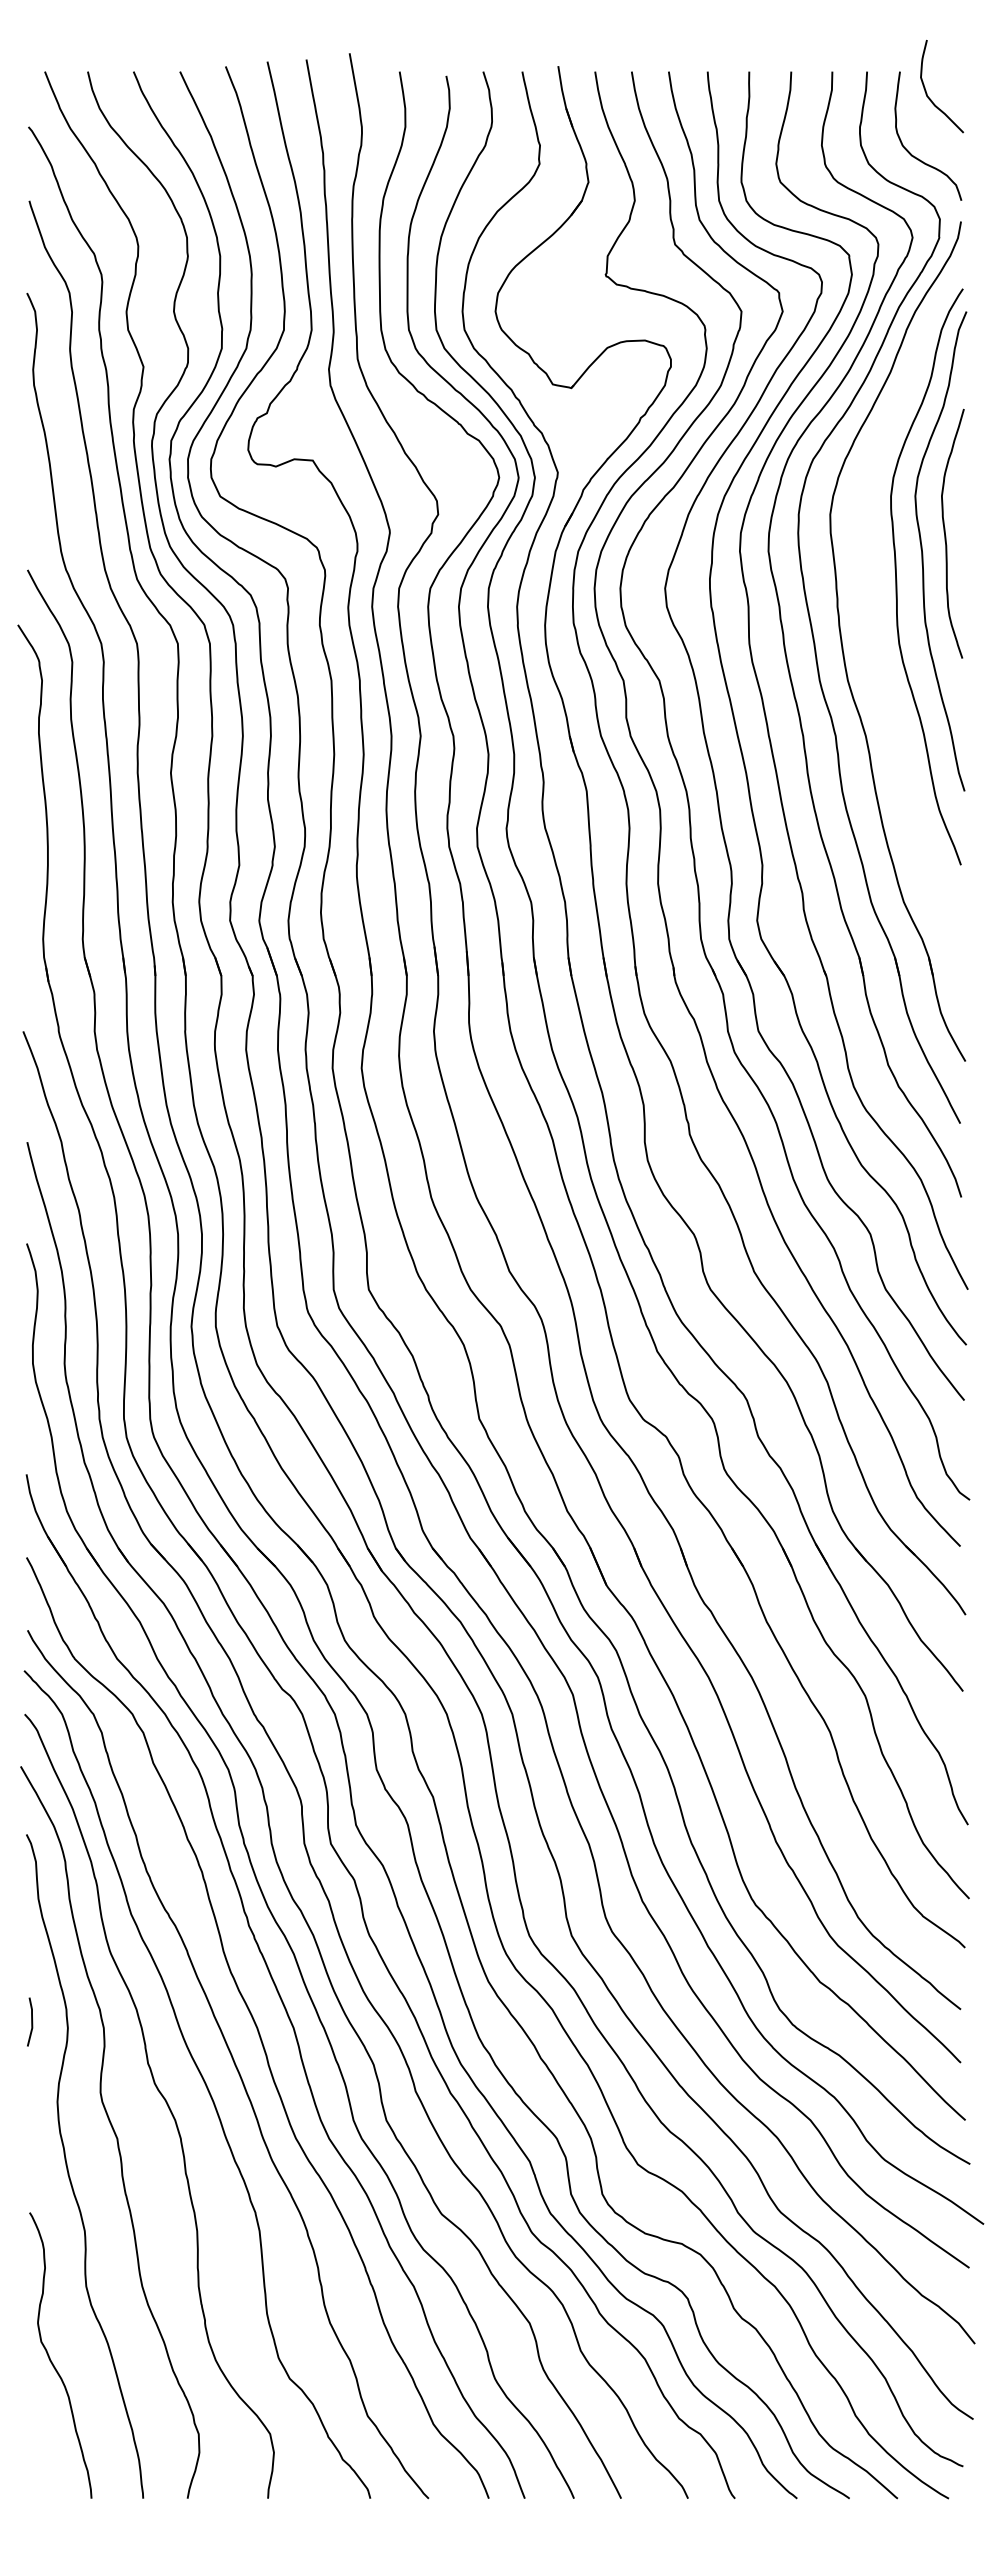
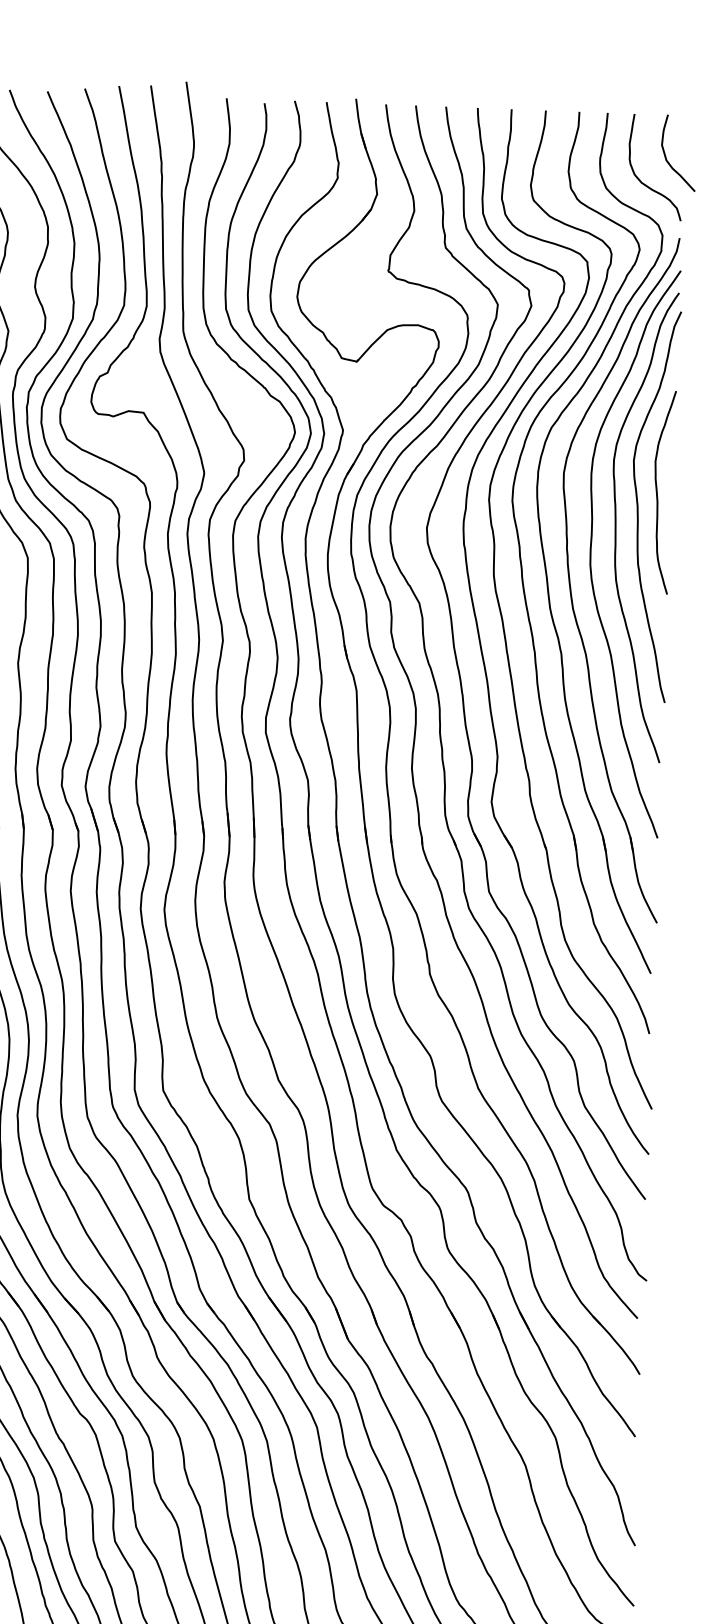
curve: (926, 90) -> (666, 155), moved
curve: (867, 609) -> (591, 551), added

